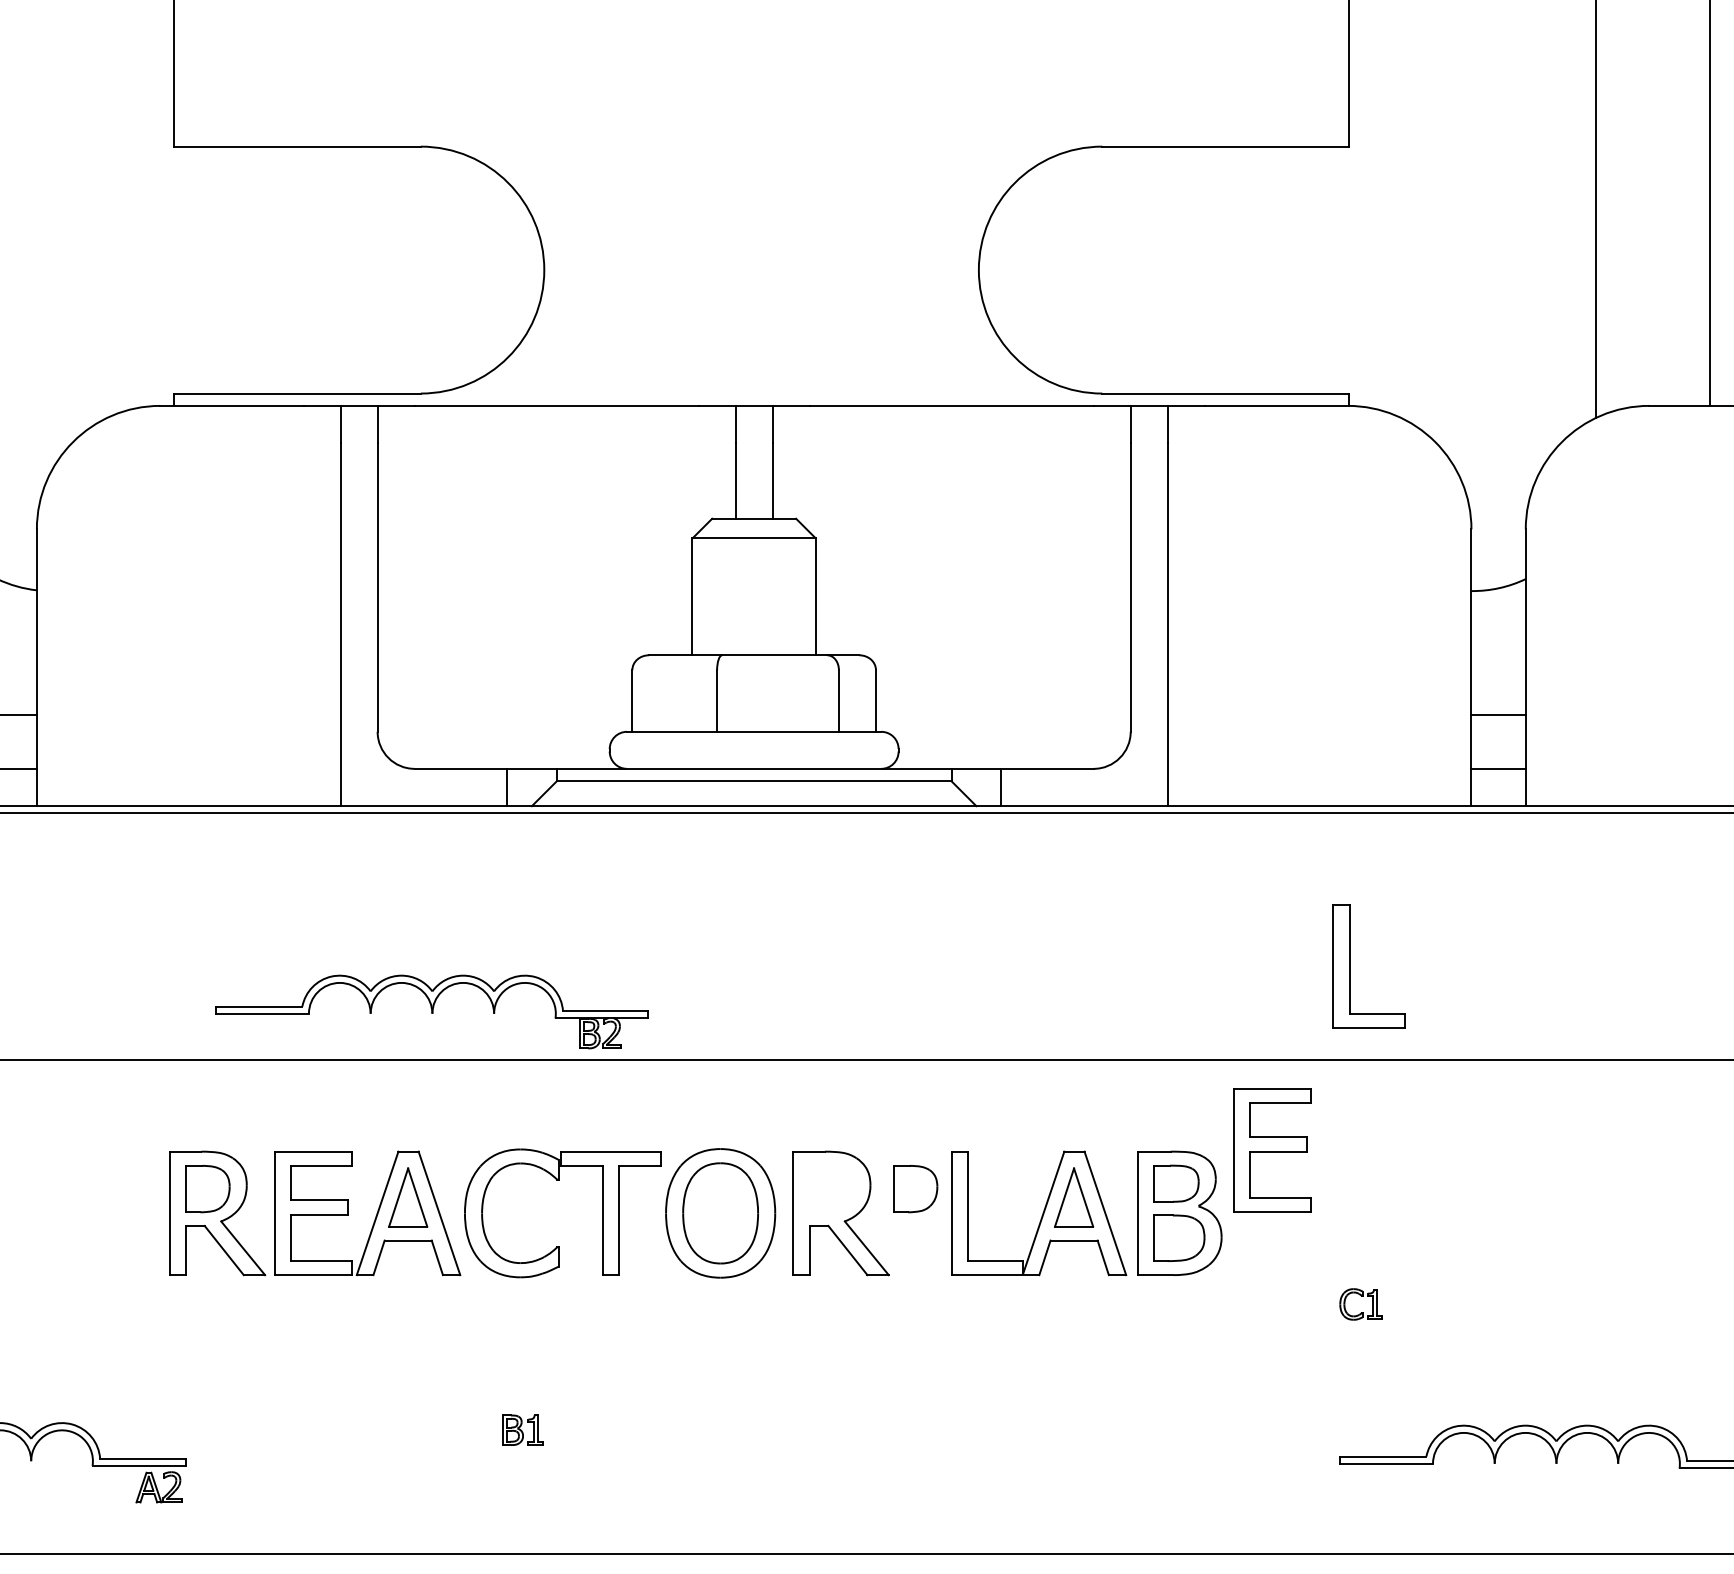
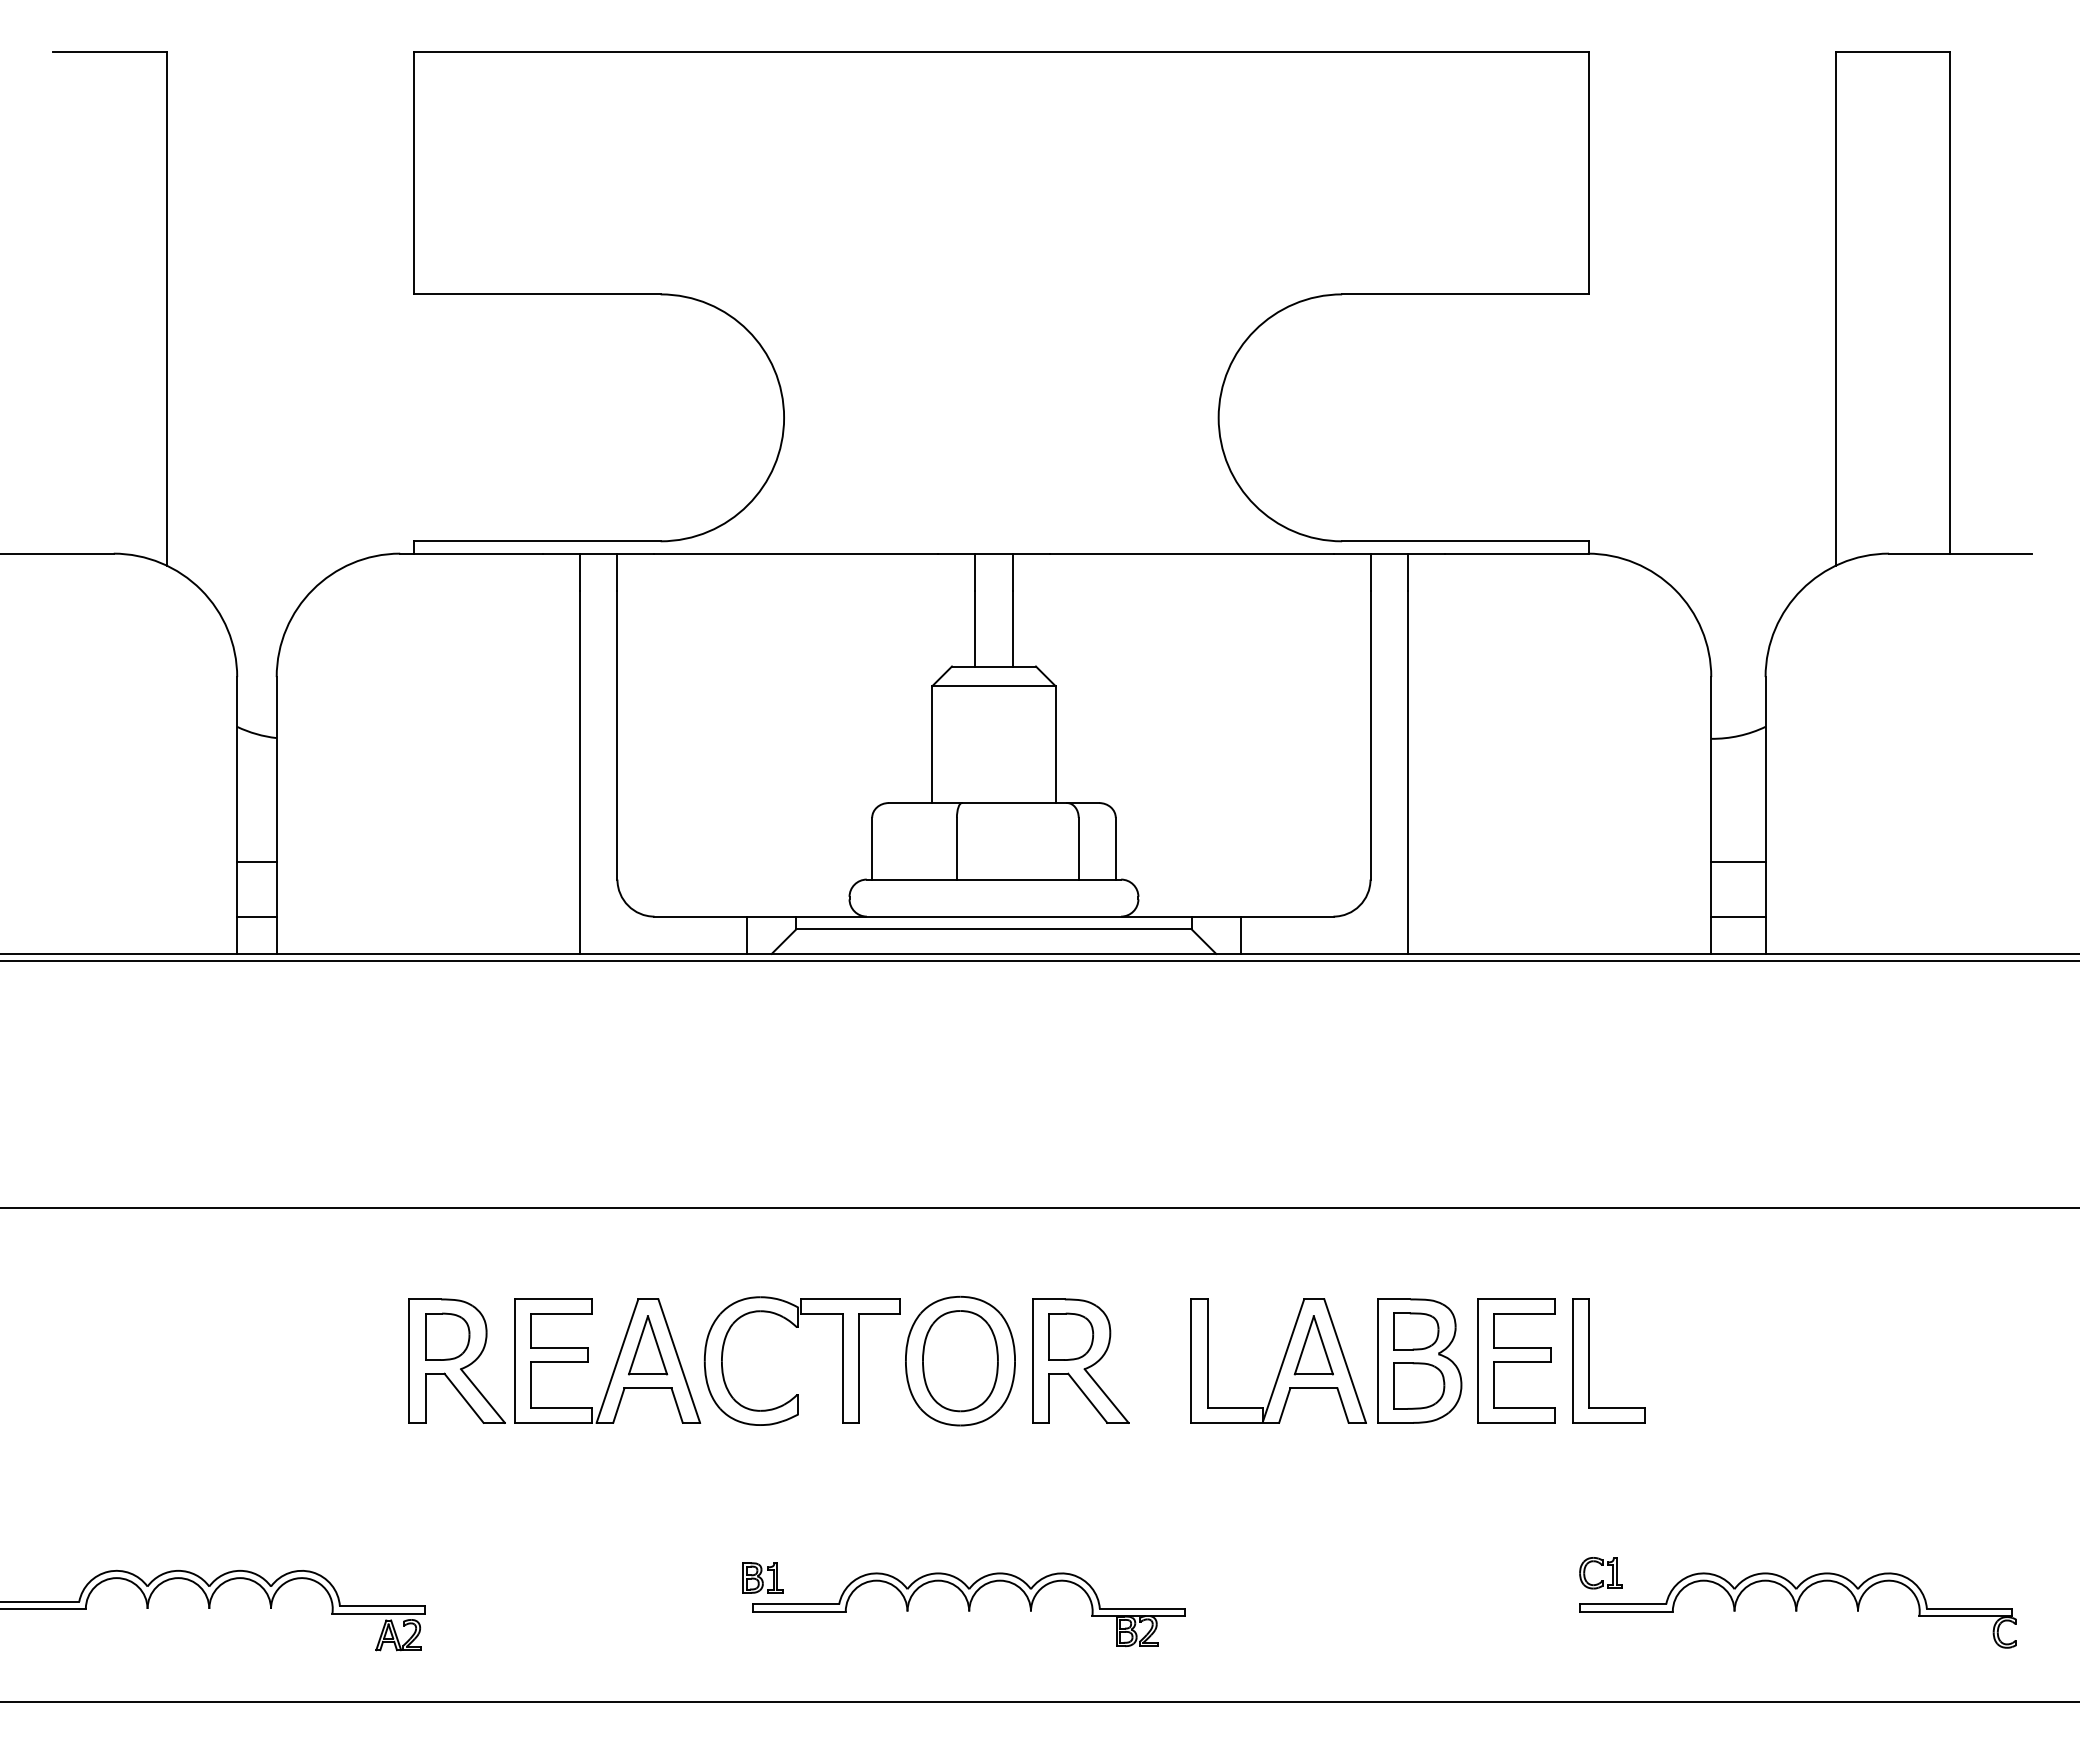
part: (1349, 965) -> (1589, 1360), moved
part: (431, 1011) -> (968, 1609), moved
part: (1272, 1149) -> (1516, 1360), moved
part: (915, 1188) -> (1071, 1336), moved
part: (1361, 1311) -> (1601, 1580), moved

